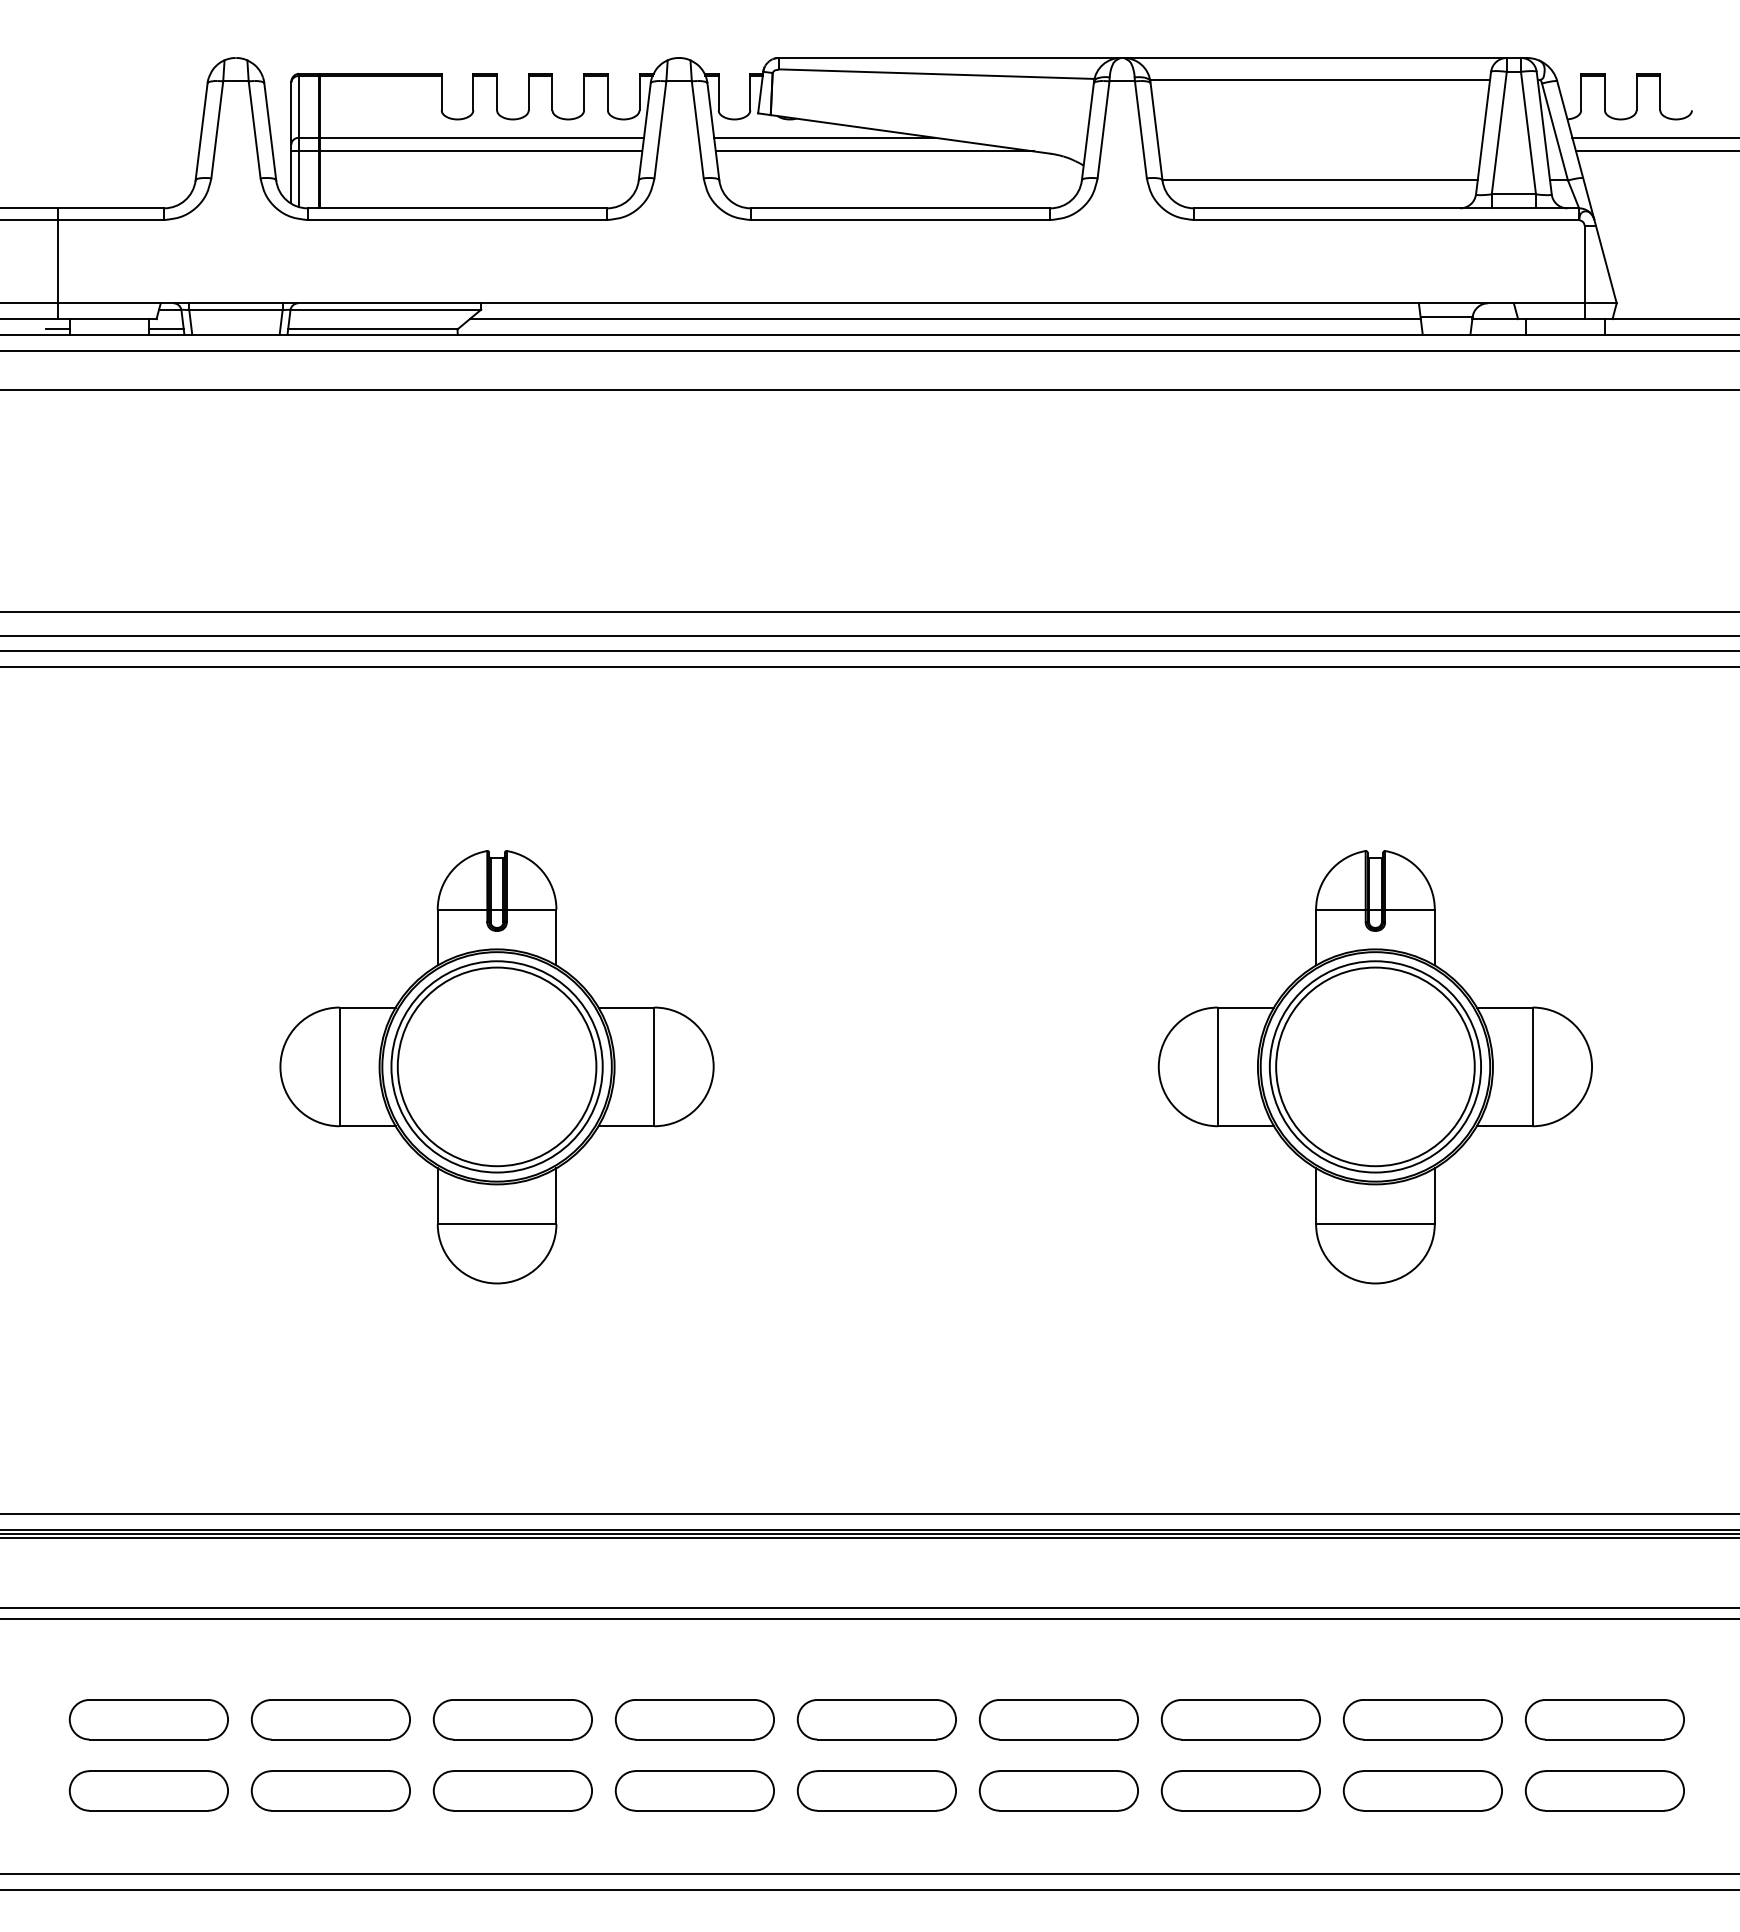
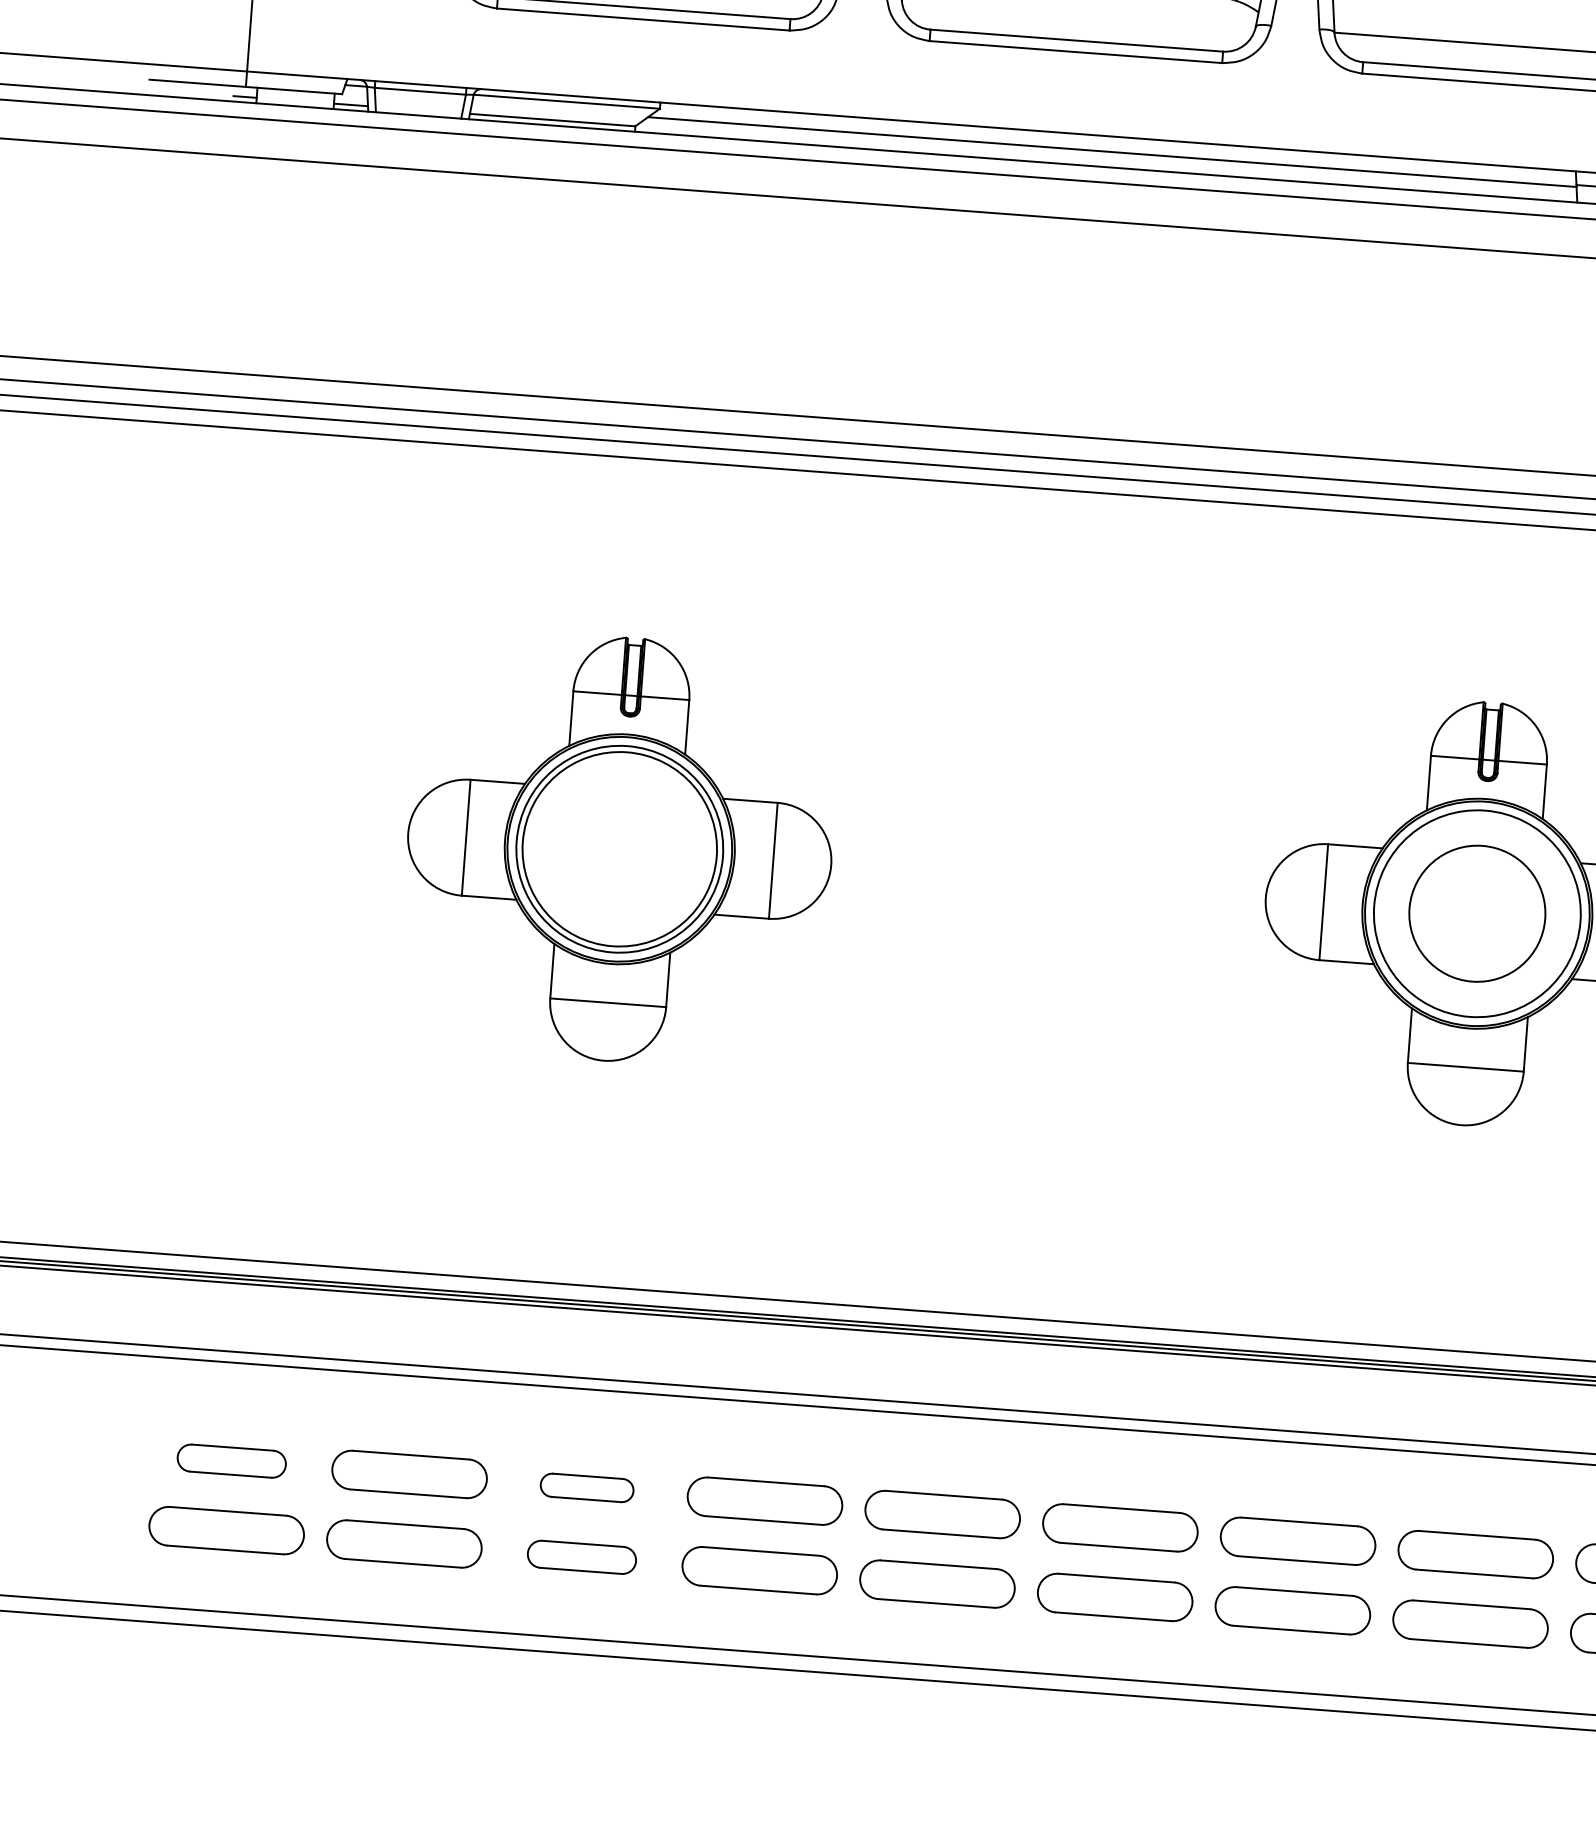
circle: (1375, 1066) -> (1477, 913), size x0.7
part: (148, 1719) -> (231, 1460), size x0.7
part: (512, 1719) -> (586, 1487), size x0.6
part: (512, 1790) -> (581, 1556), size x0.7

